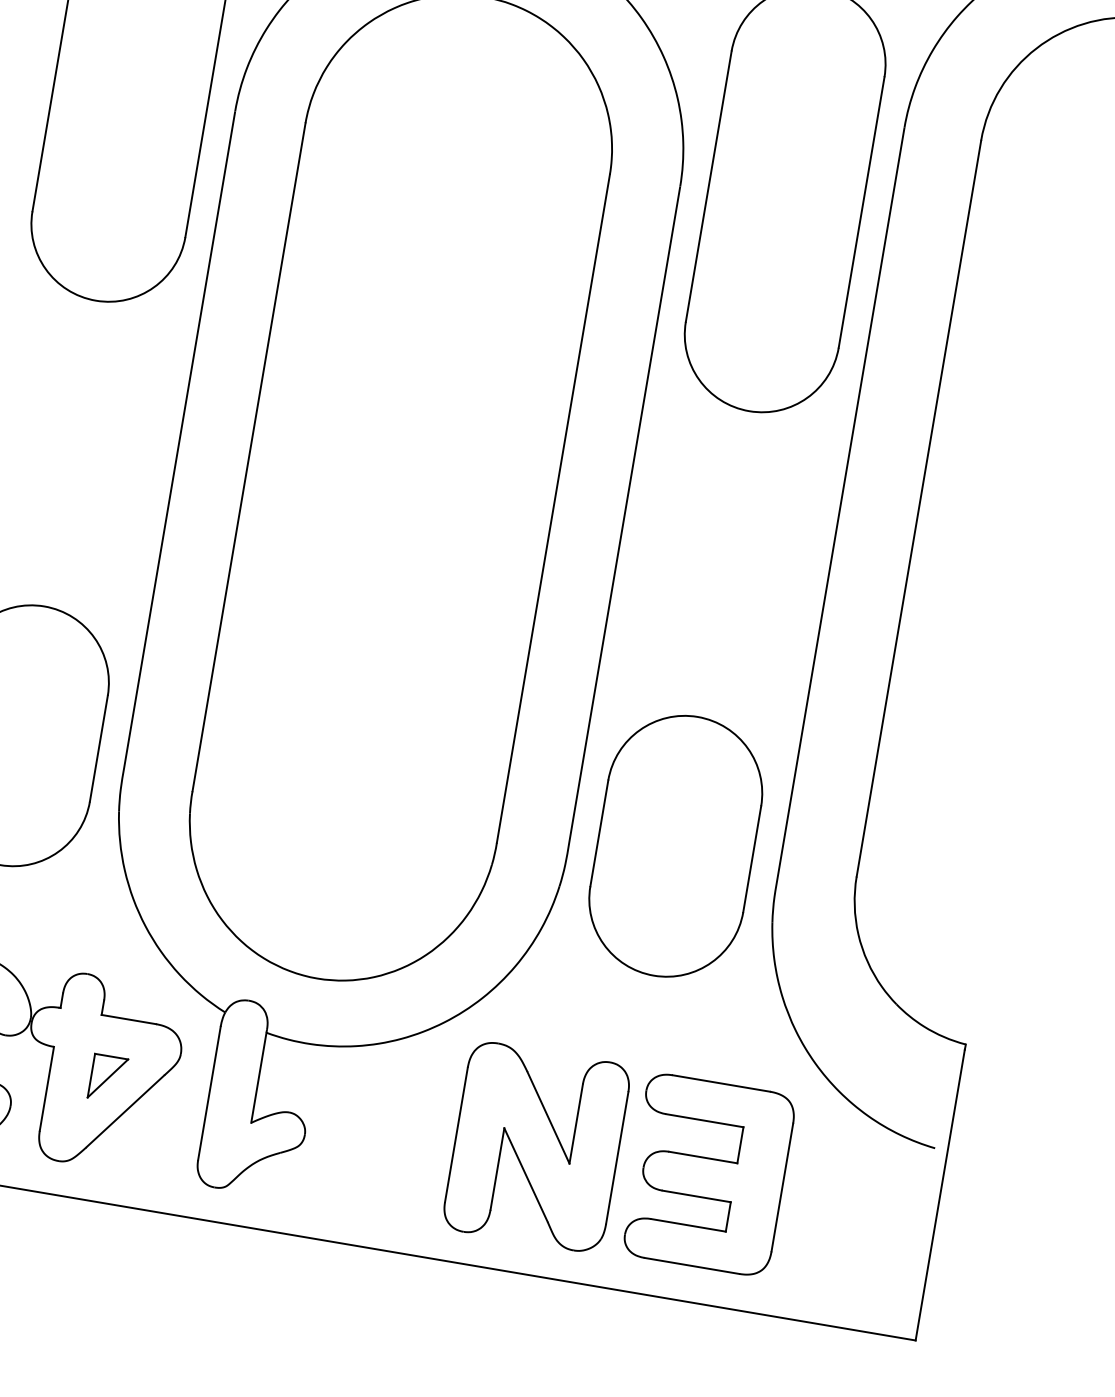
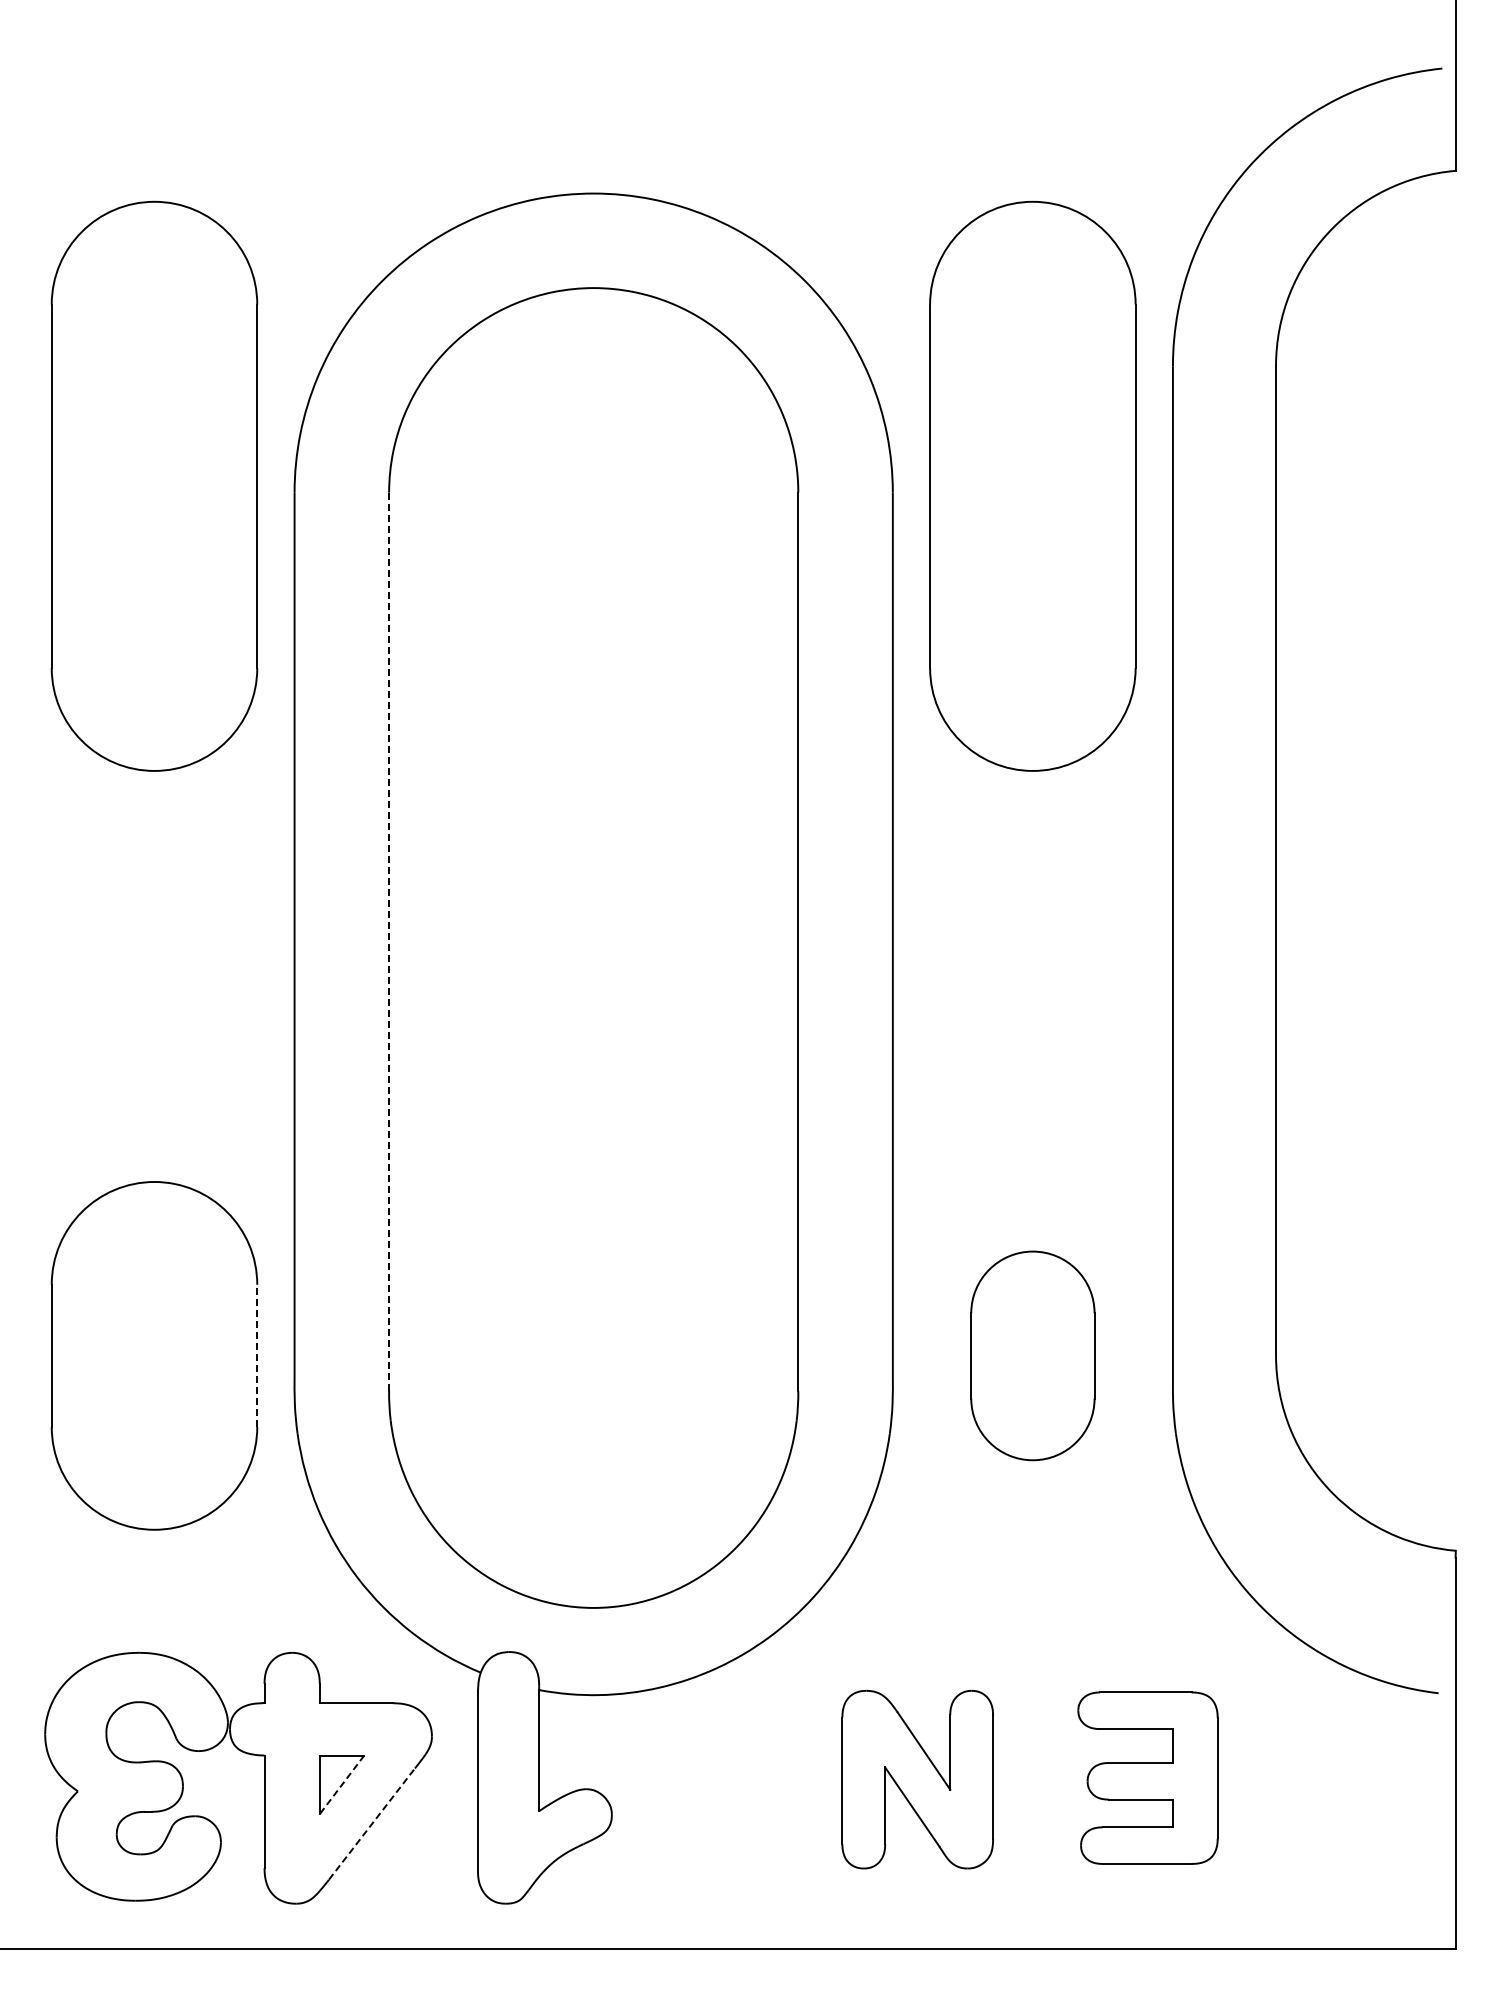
line: (249, 457) -> (389, 942), solid -> dashed
line: (99, 748) -> (257, 1355), solid -> dashed
part: (675, 845) -> (1032, 1355), size x0.6
line: (108, 1078) -> (342, 1784), solid -> dashed
line: (125, 1111) -> (372, 1823), solid -> dashed
part: (536, 1146) -> (917, 1779), size x0.7
part: (708, 1174) -> (1147, 1777), size x0.7

